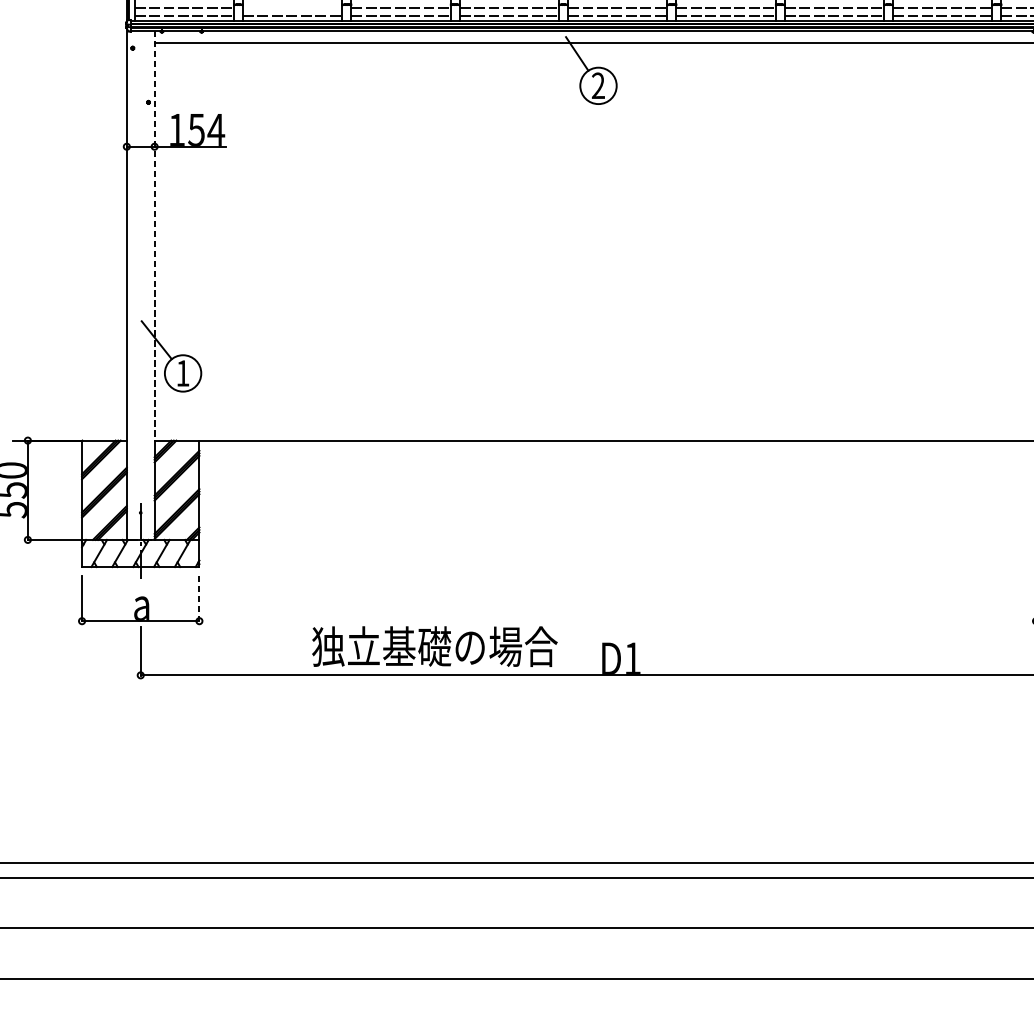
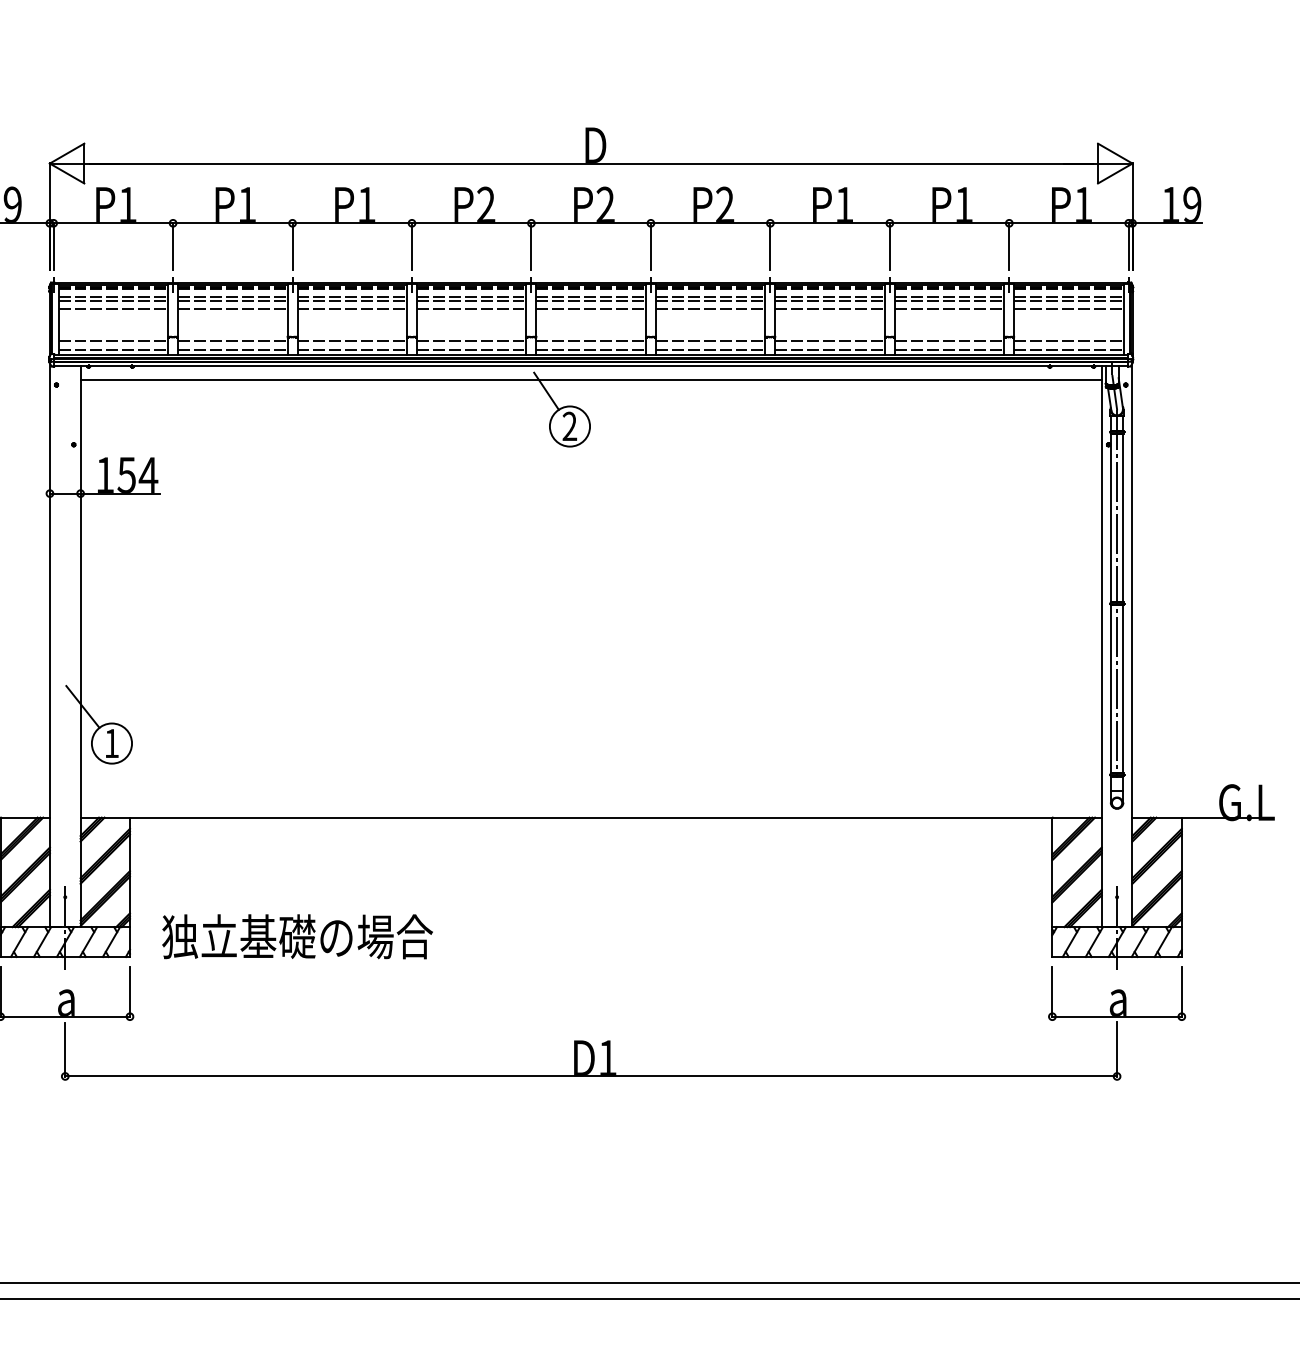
line: (292, 8) -> (232, 341), added
line: (154, 235) -> (80, 591), dashed -> solid
line: (198, 598) -> (129, 991), dashed -> solid
text: (434, 646) -> (297, 936), moved

